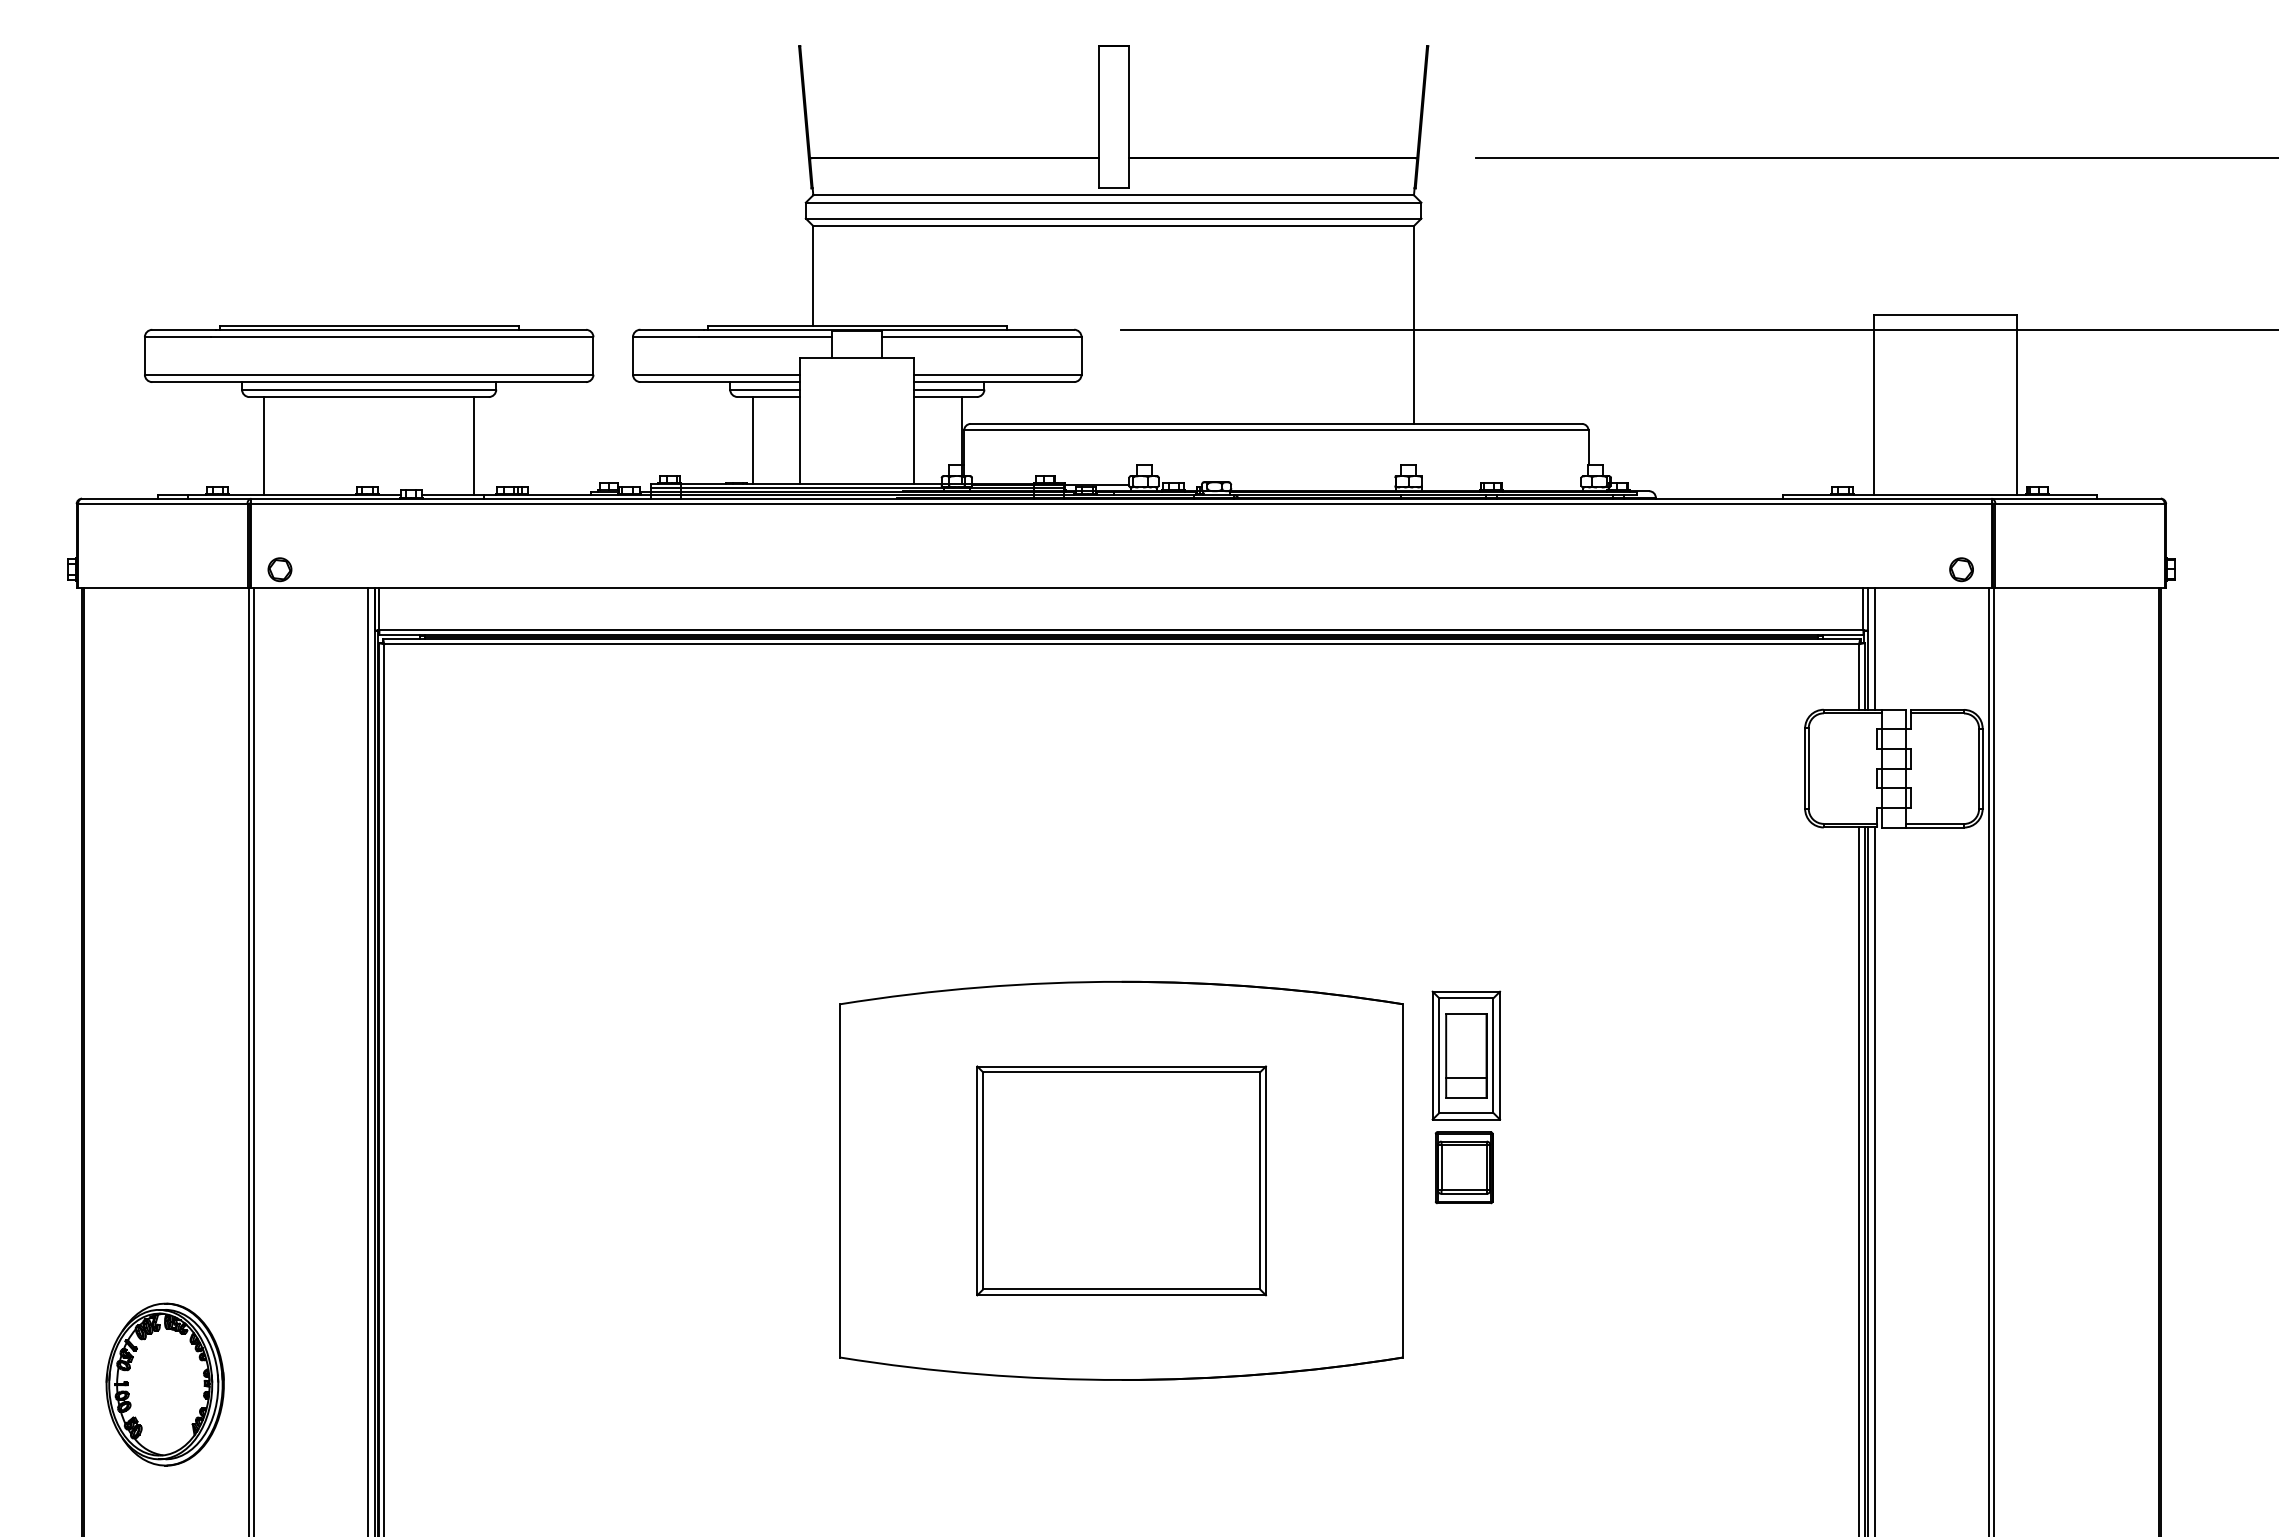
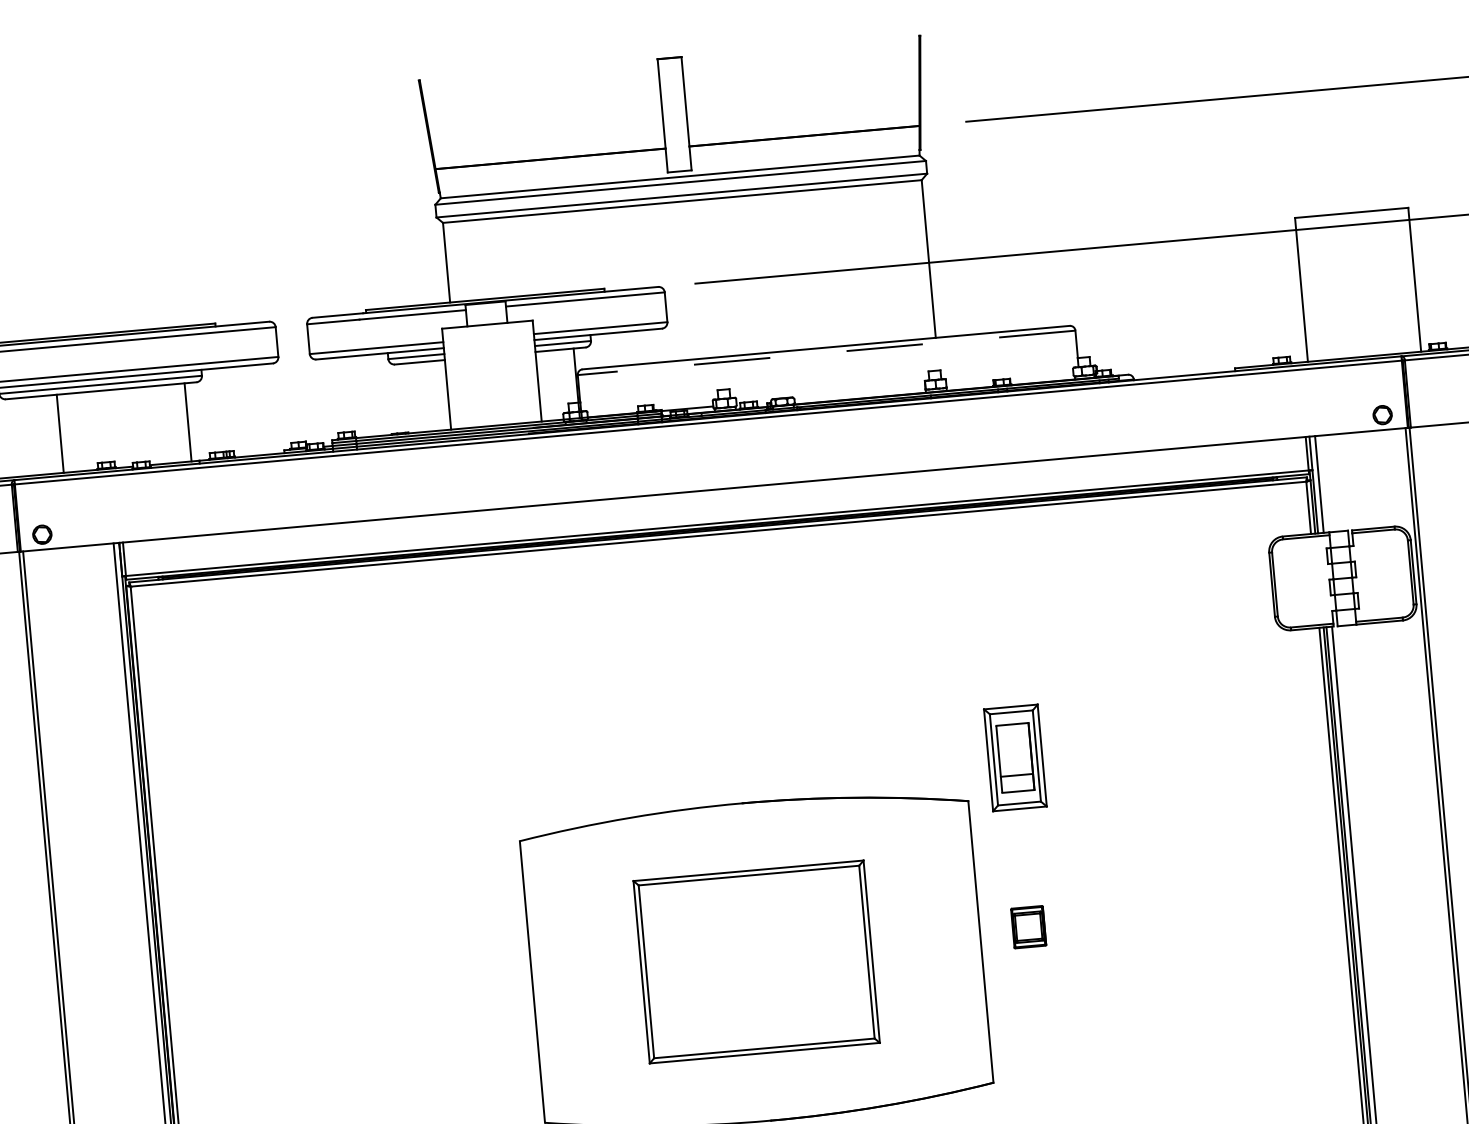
line: (1275, 430) -> (825, 352), solid -> dashed
line: (752, 440) -> (409, 398), removed
line: (264, 446) -> (60, 434), moved
part: (1466, 1055) -> (1015, 757), moved
part: (1463, 1167) -> (1028, 926), size x0.7

